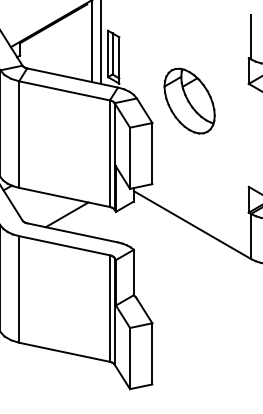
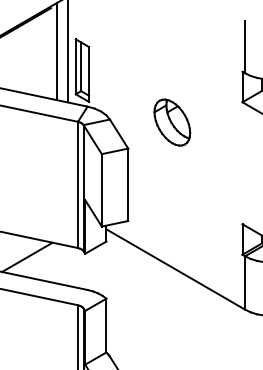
part: (189, 100) -> (172, 121), size x0.6

